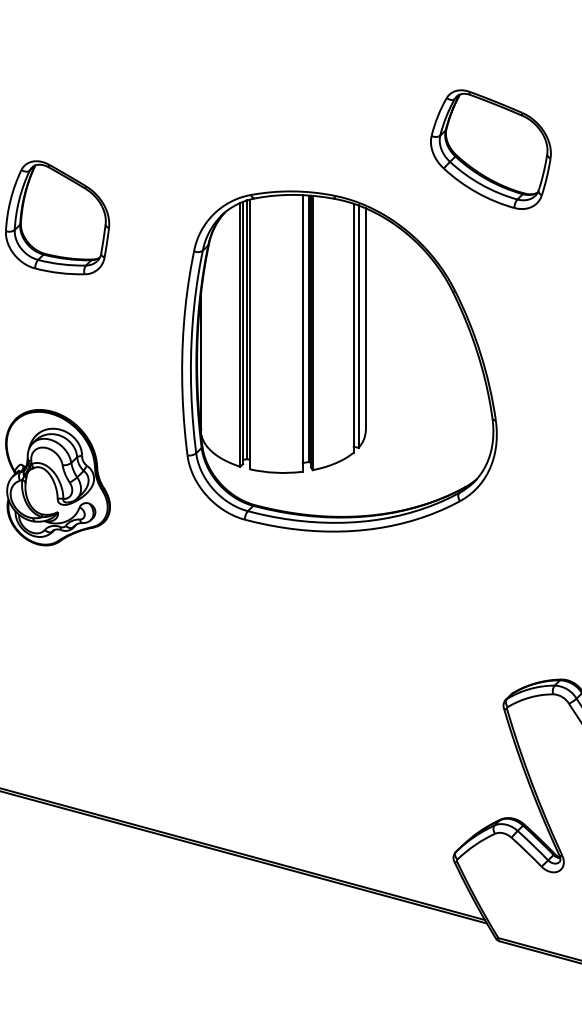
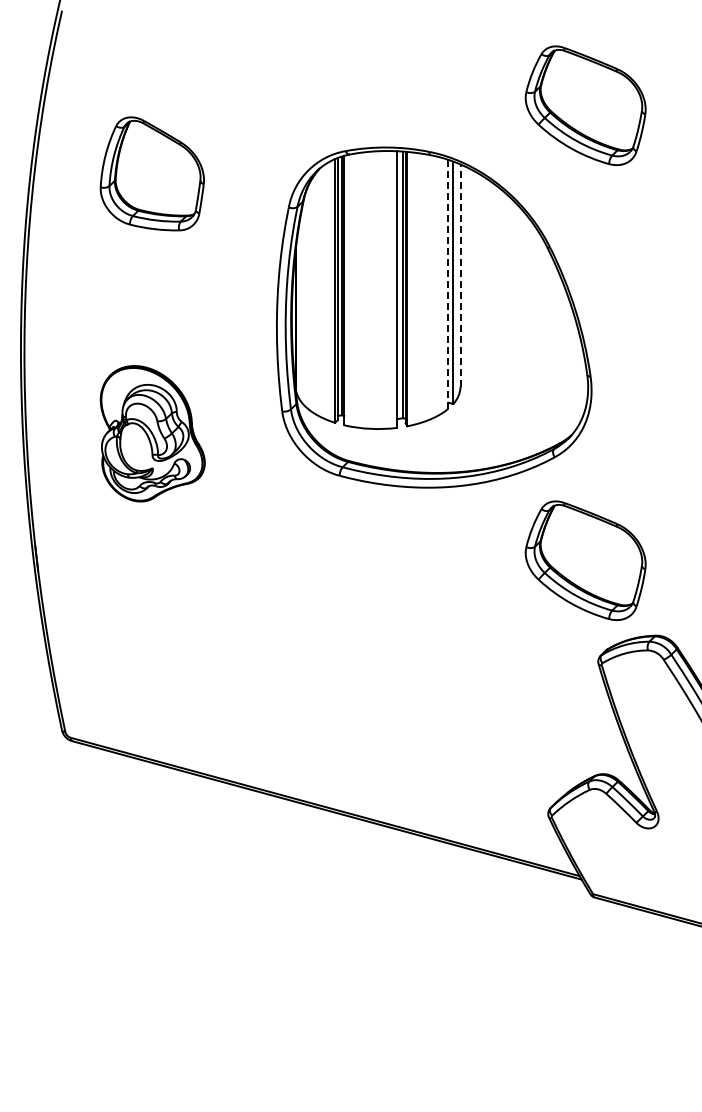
line: (365, 319) -> (460, 275), solid -> dashed
line: (353, 328) -> (448, 284), solid -> dashed
part: (490, 604) -> (585, 560), added

